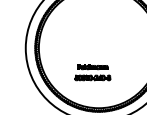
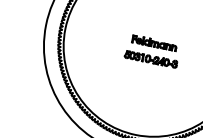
part: (92, 72) -> (152, 51), moved

